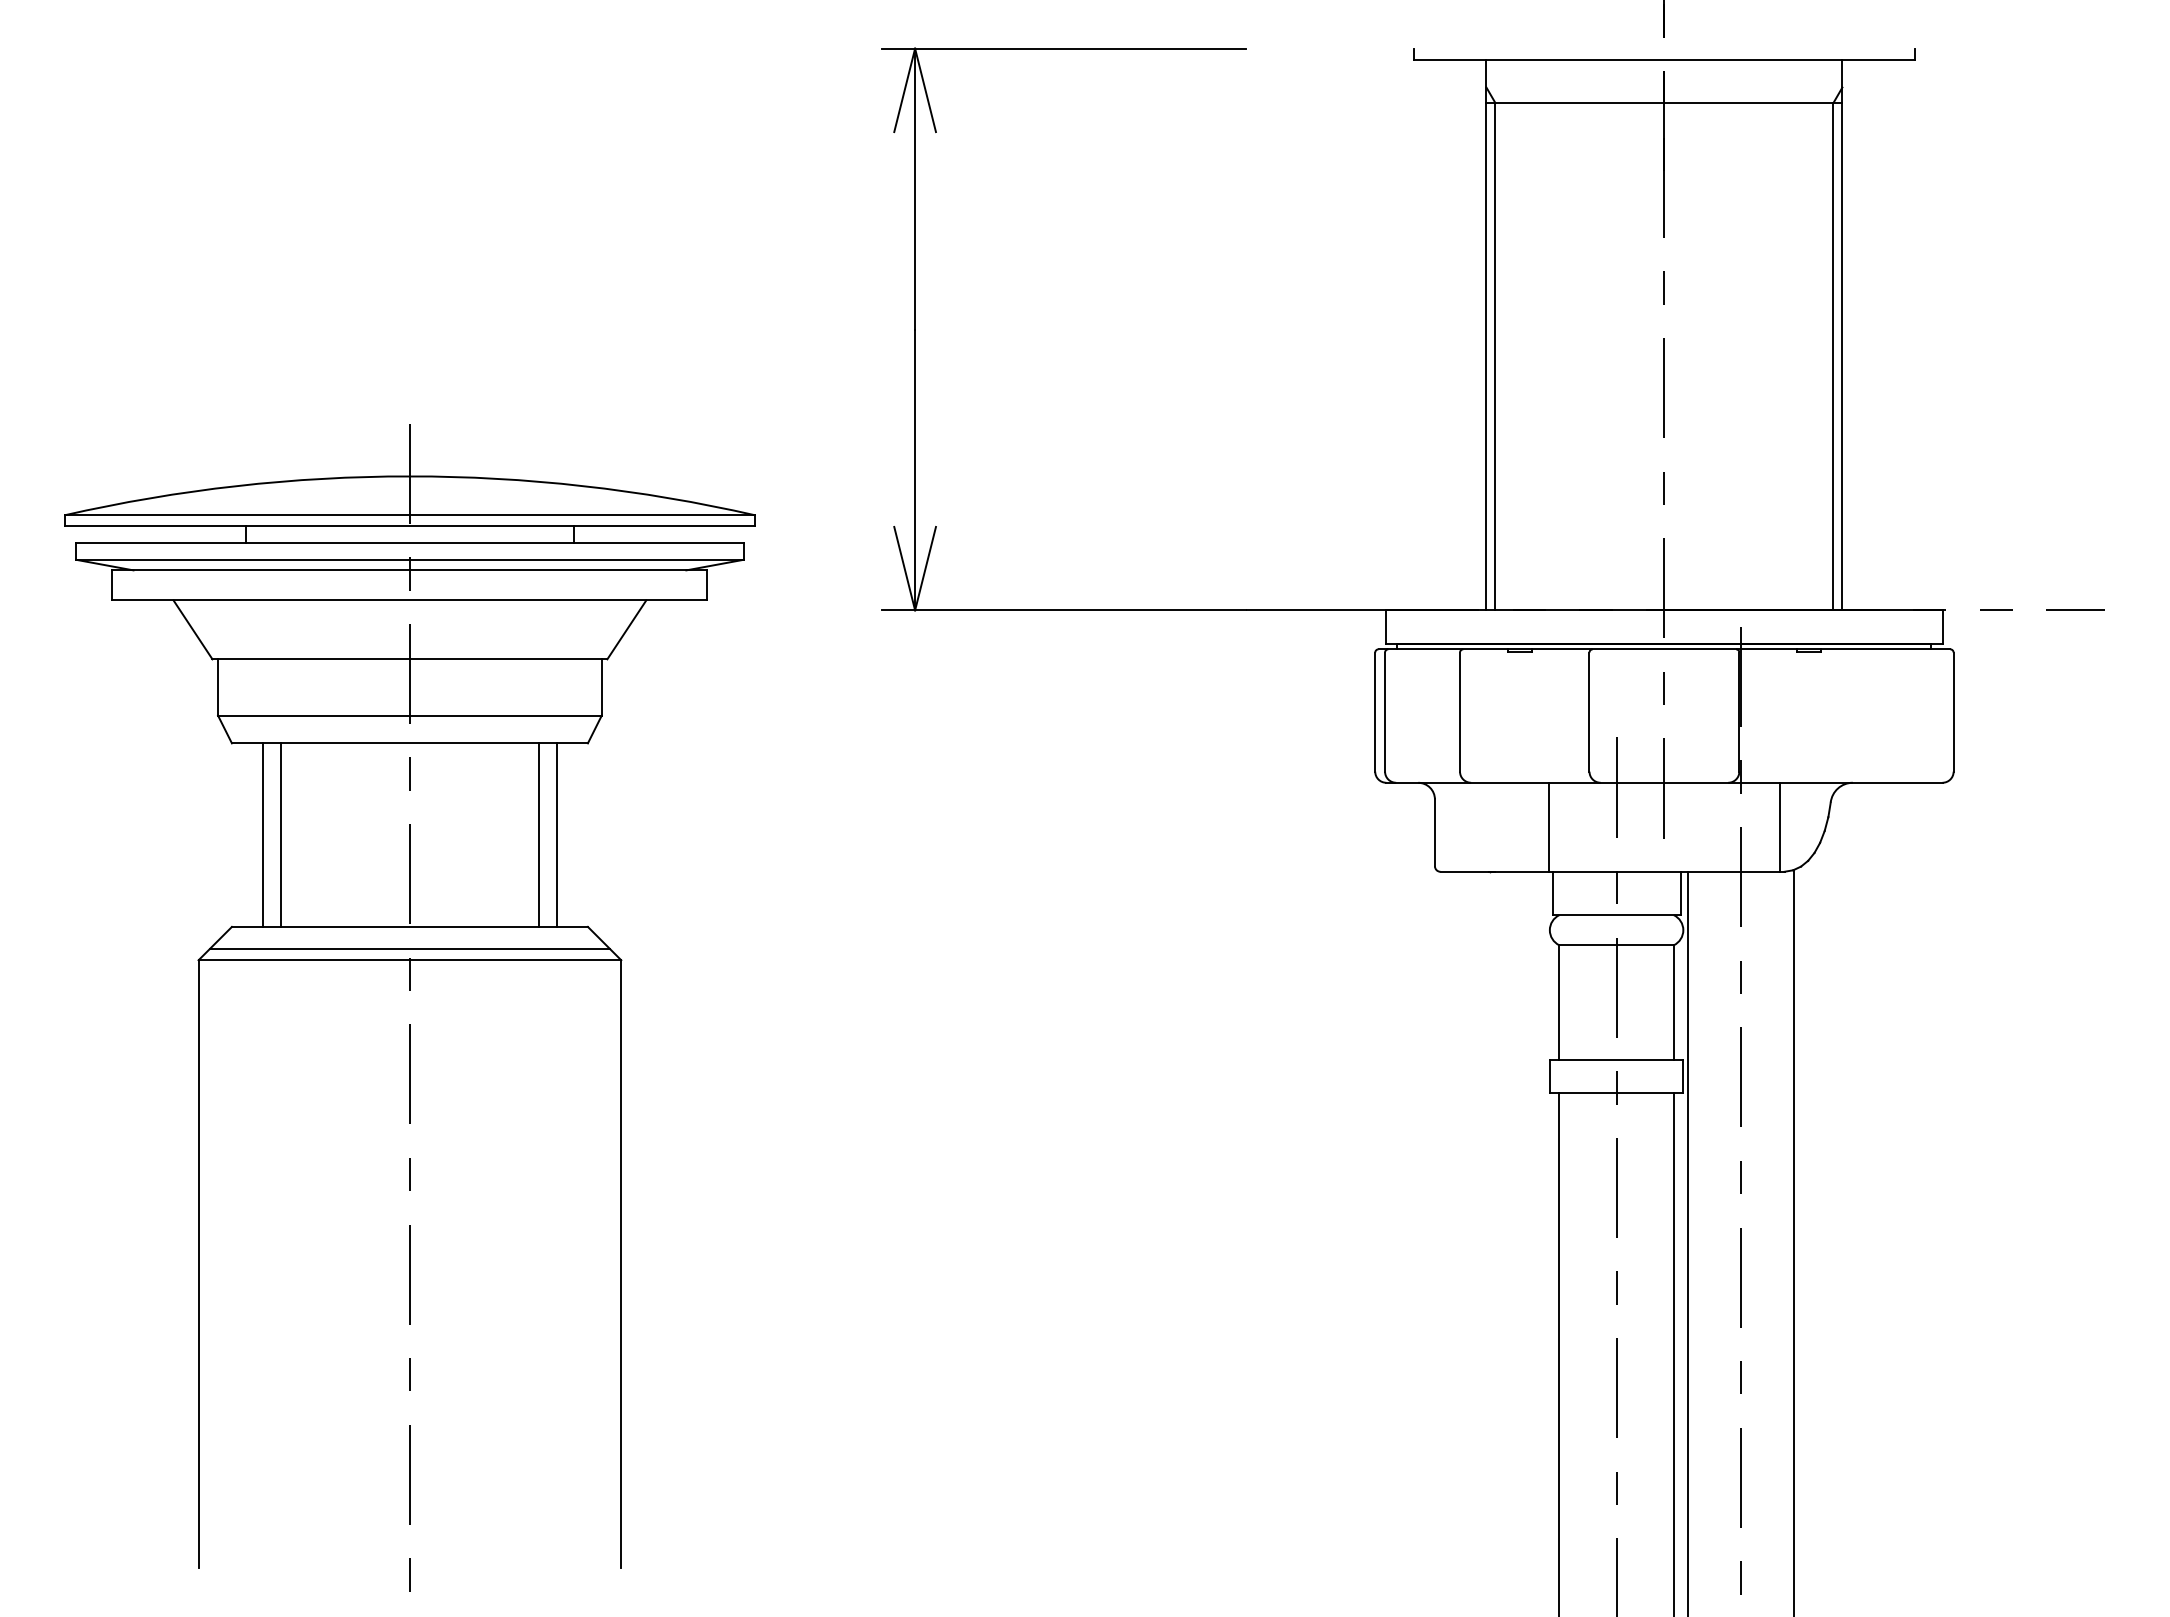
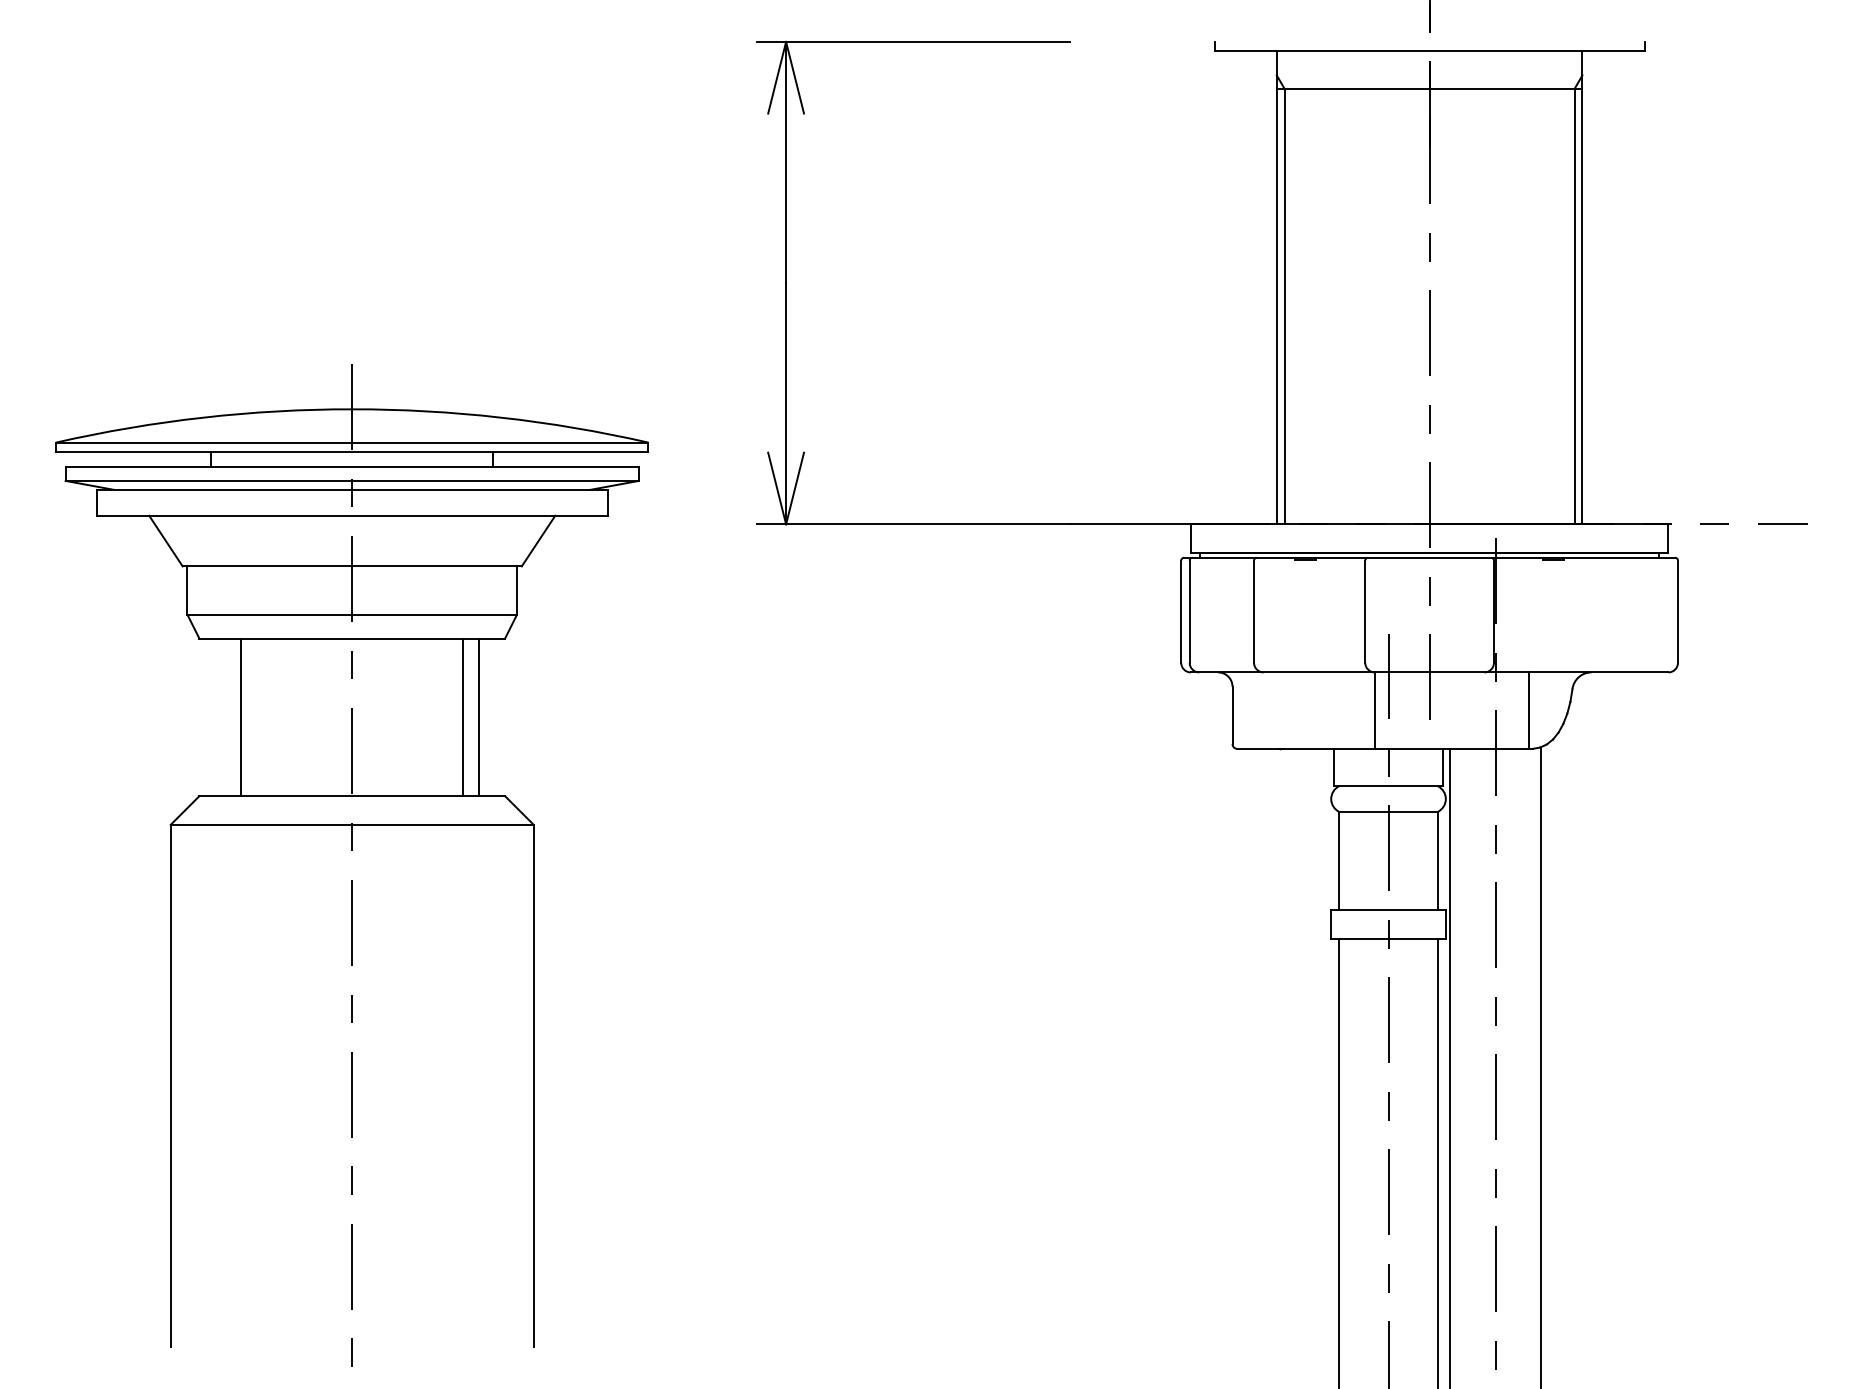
line: (1548, 826) -> (1374, 709), moved
line: (262, 834) -> (225, 716), removed
line: (409, 949) -> (351, 815), removed

